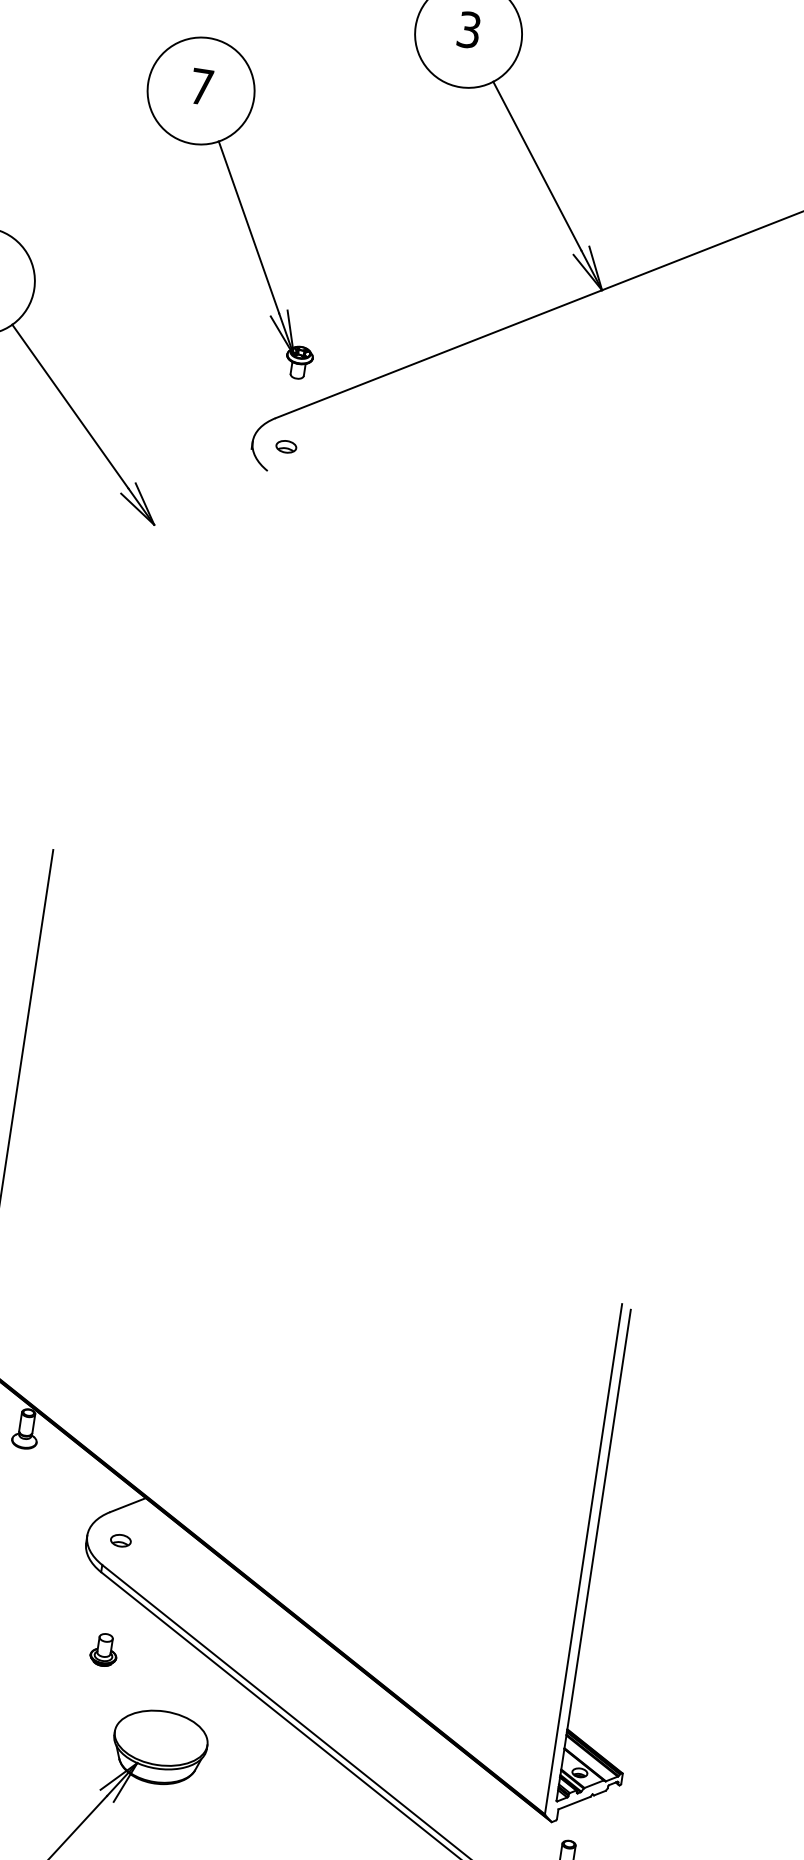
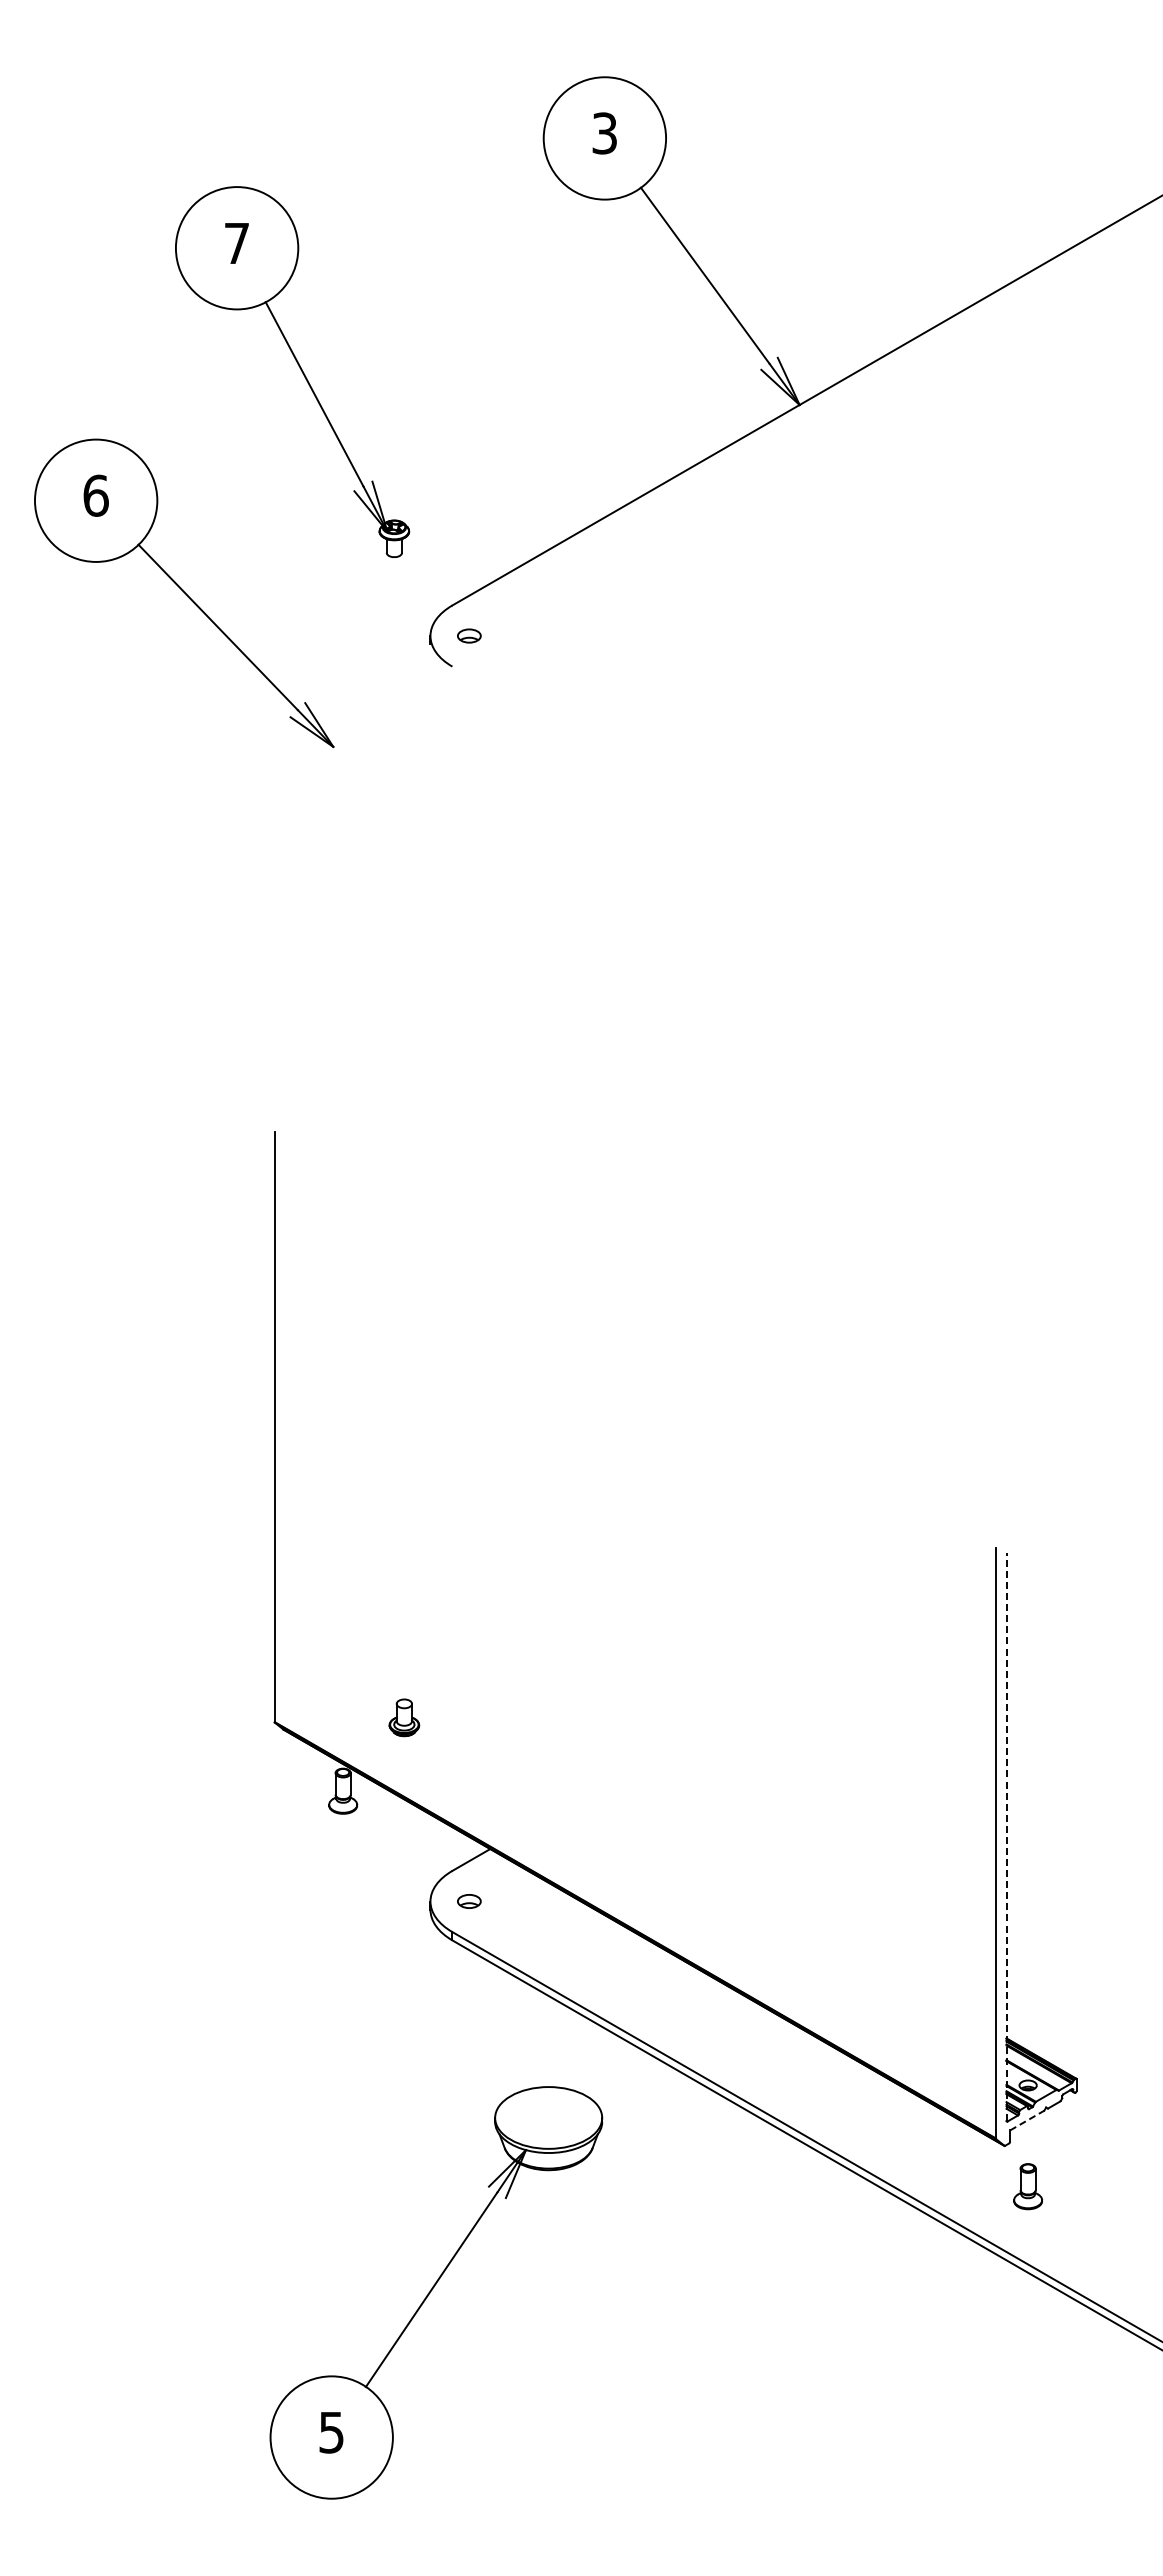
part: (239, 203) -> (299, 368), moved
line: (593, 1554) -> (1006, 1836), solid -> dashed
part: (104, 1649) -> (404, 1717), moved
line: (574, 1803) -> (1027, 2120), solid -> dashed

